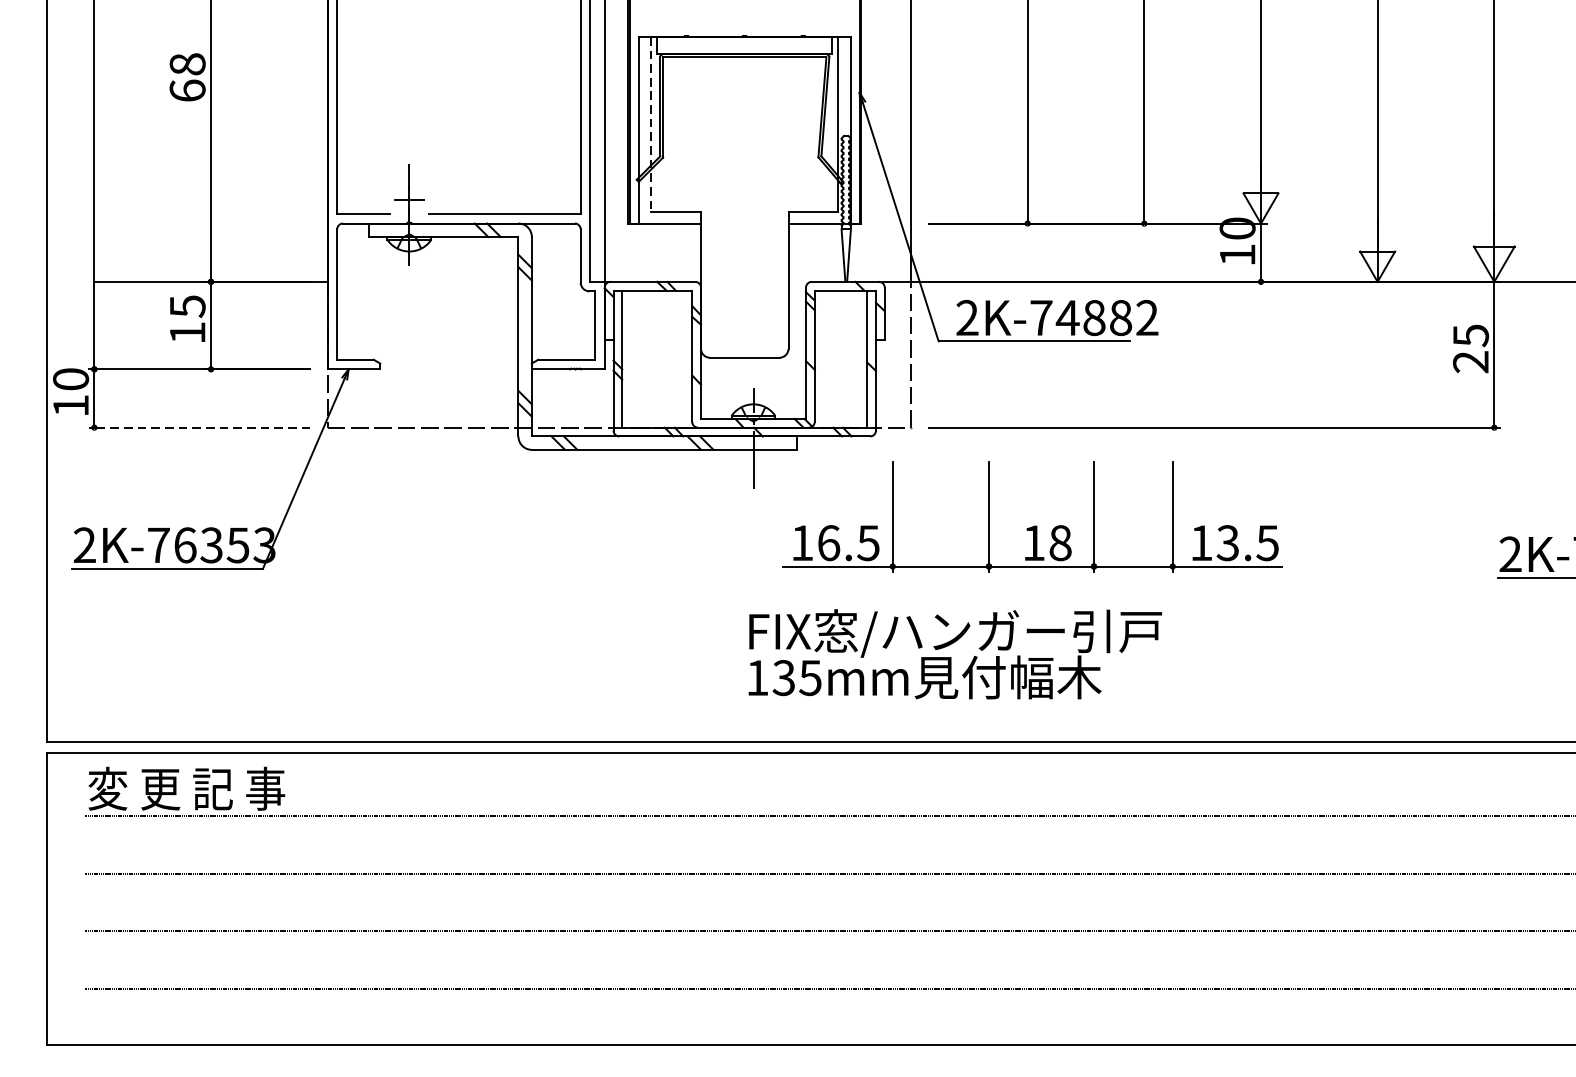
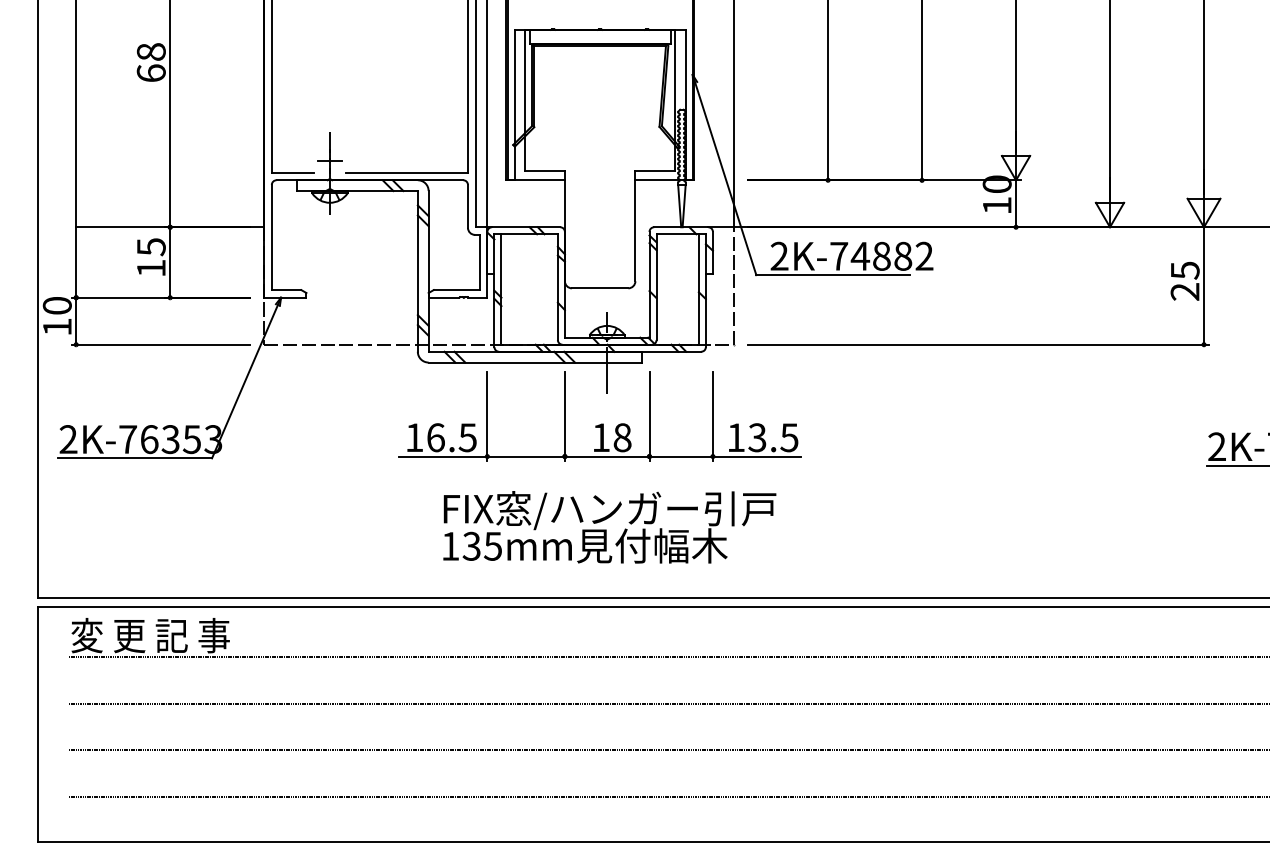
line: (650, 124) -> (524, 100), dashed -> solid
line: (199, 427) -> (160, 344), dashed -> solid
part: (1034, 525) -> (601, 423), moved
text: (954, 654) -> (609, 527), moved

